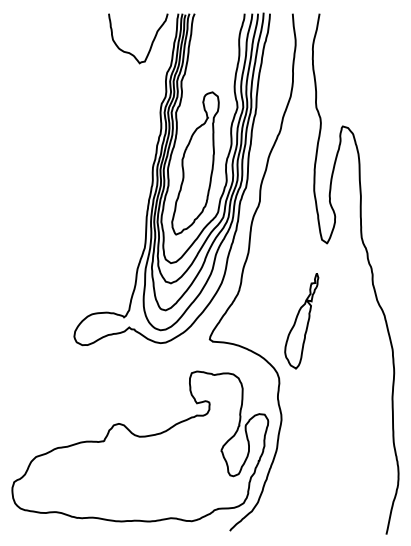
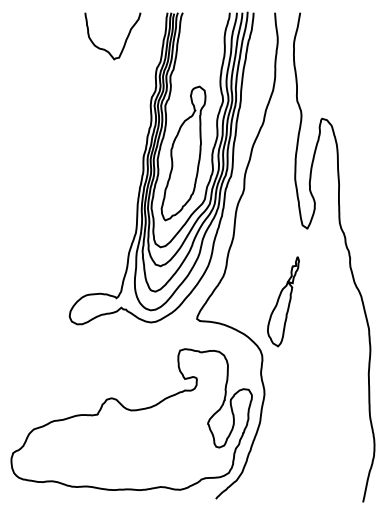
curve: (151, 42) -> (125, 39), moved

